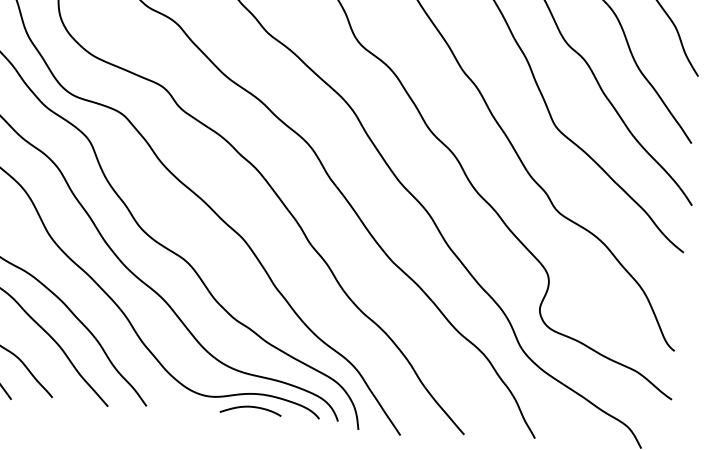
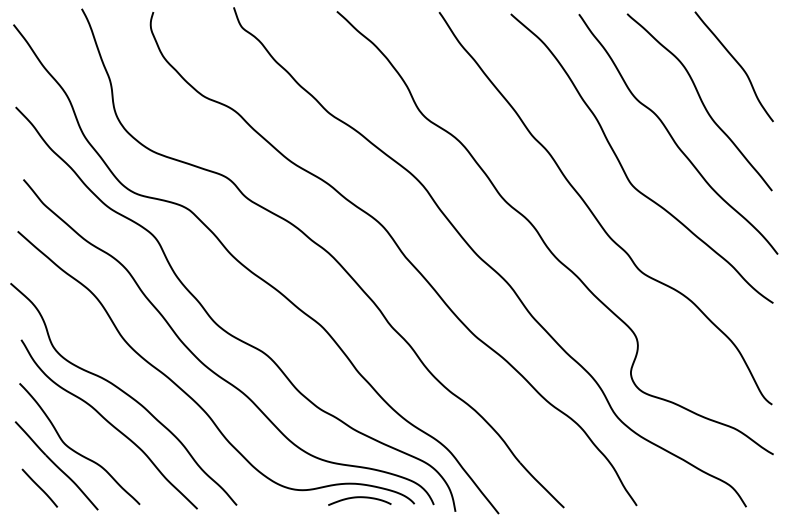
curve: (250, 408) -> (359, 498), moved

